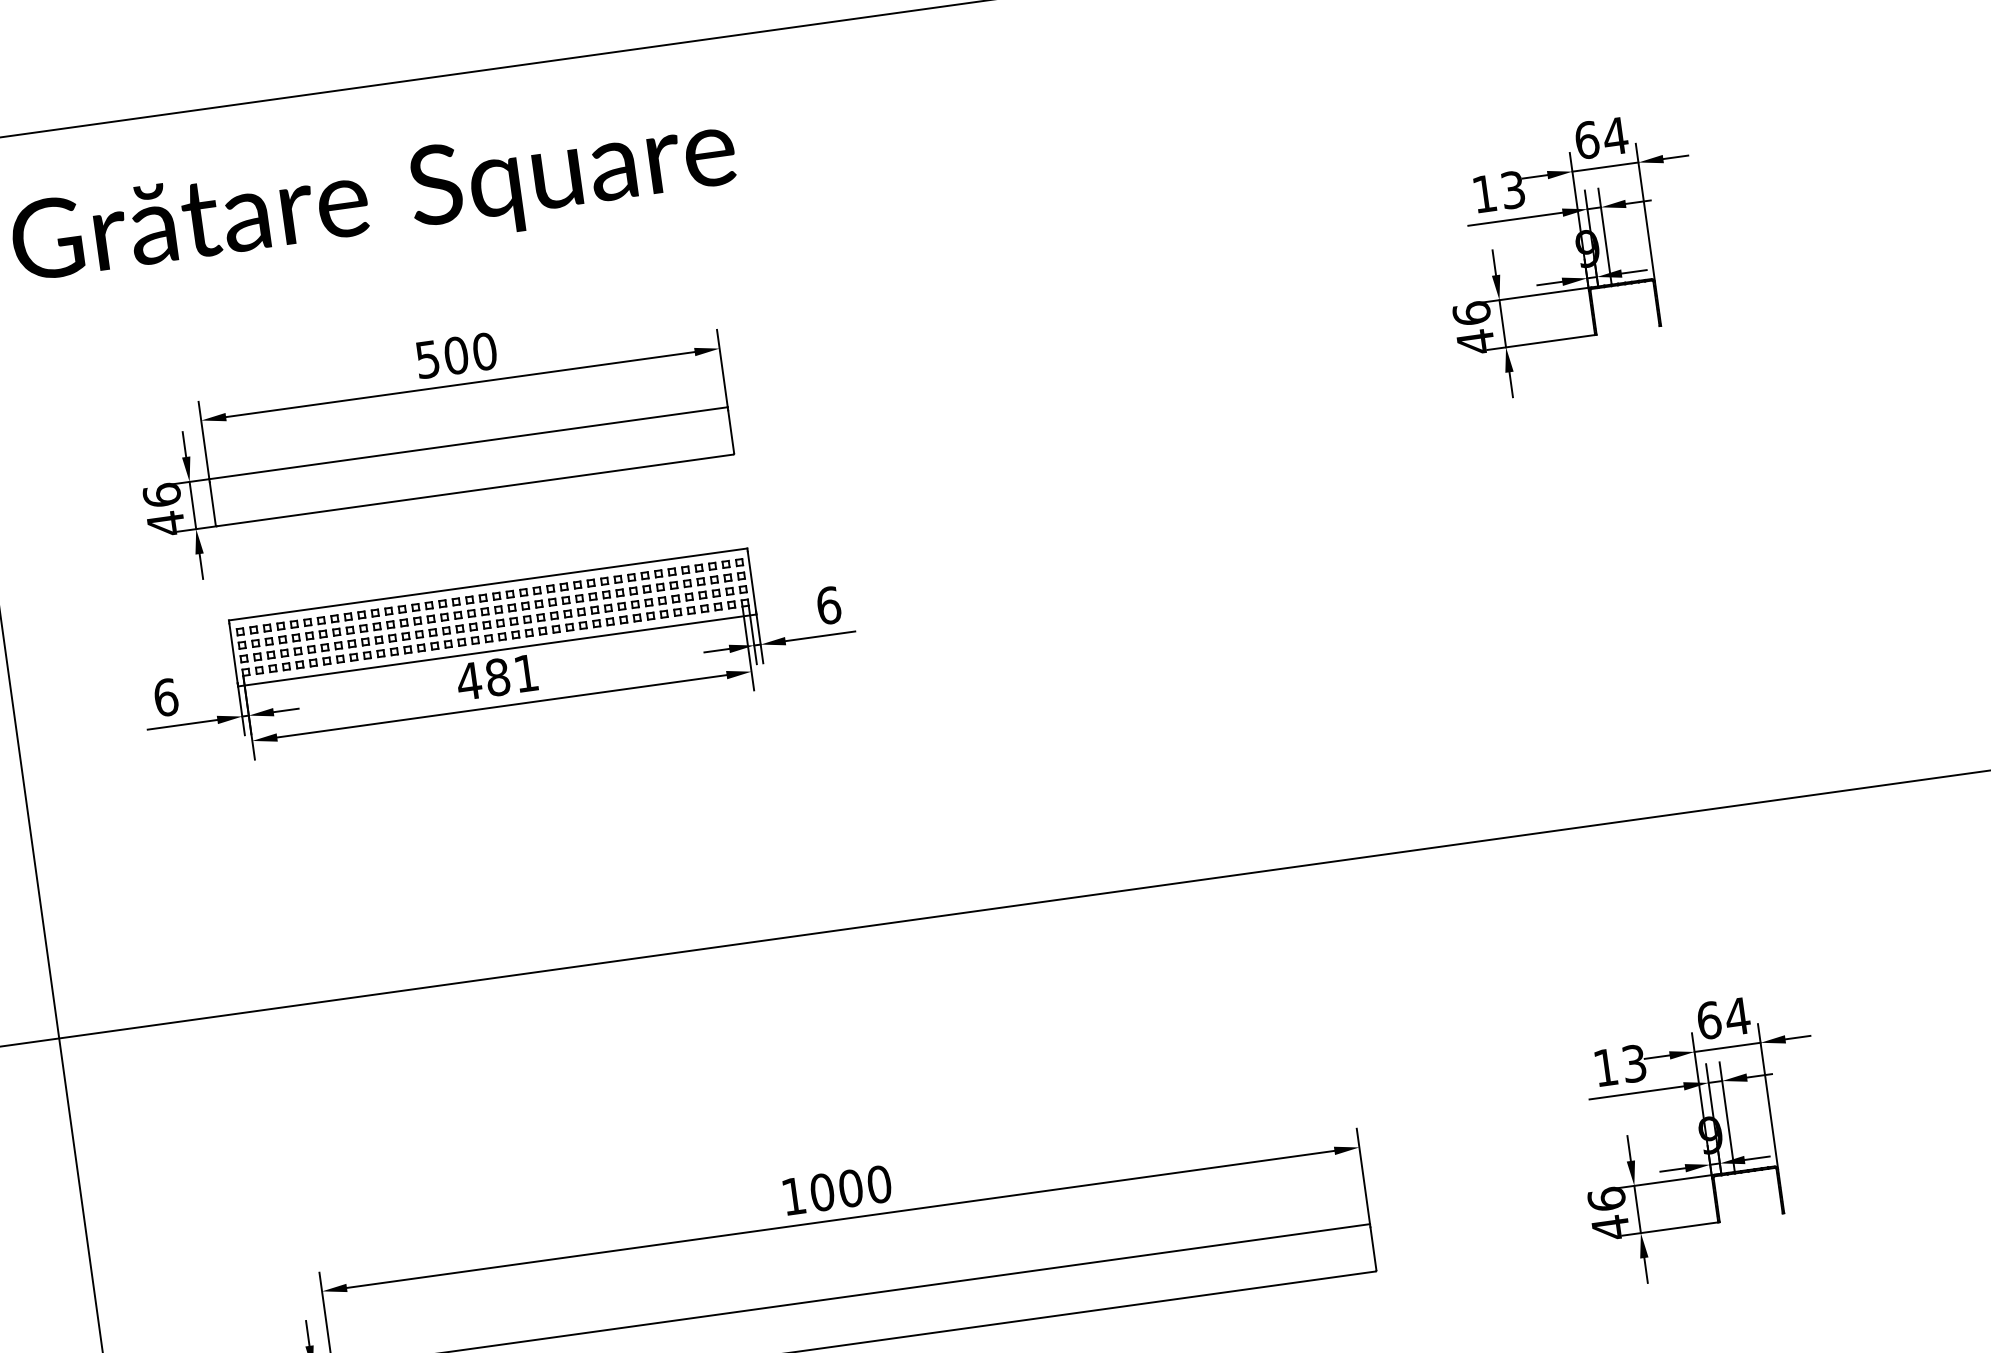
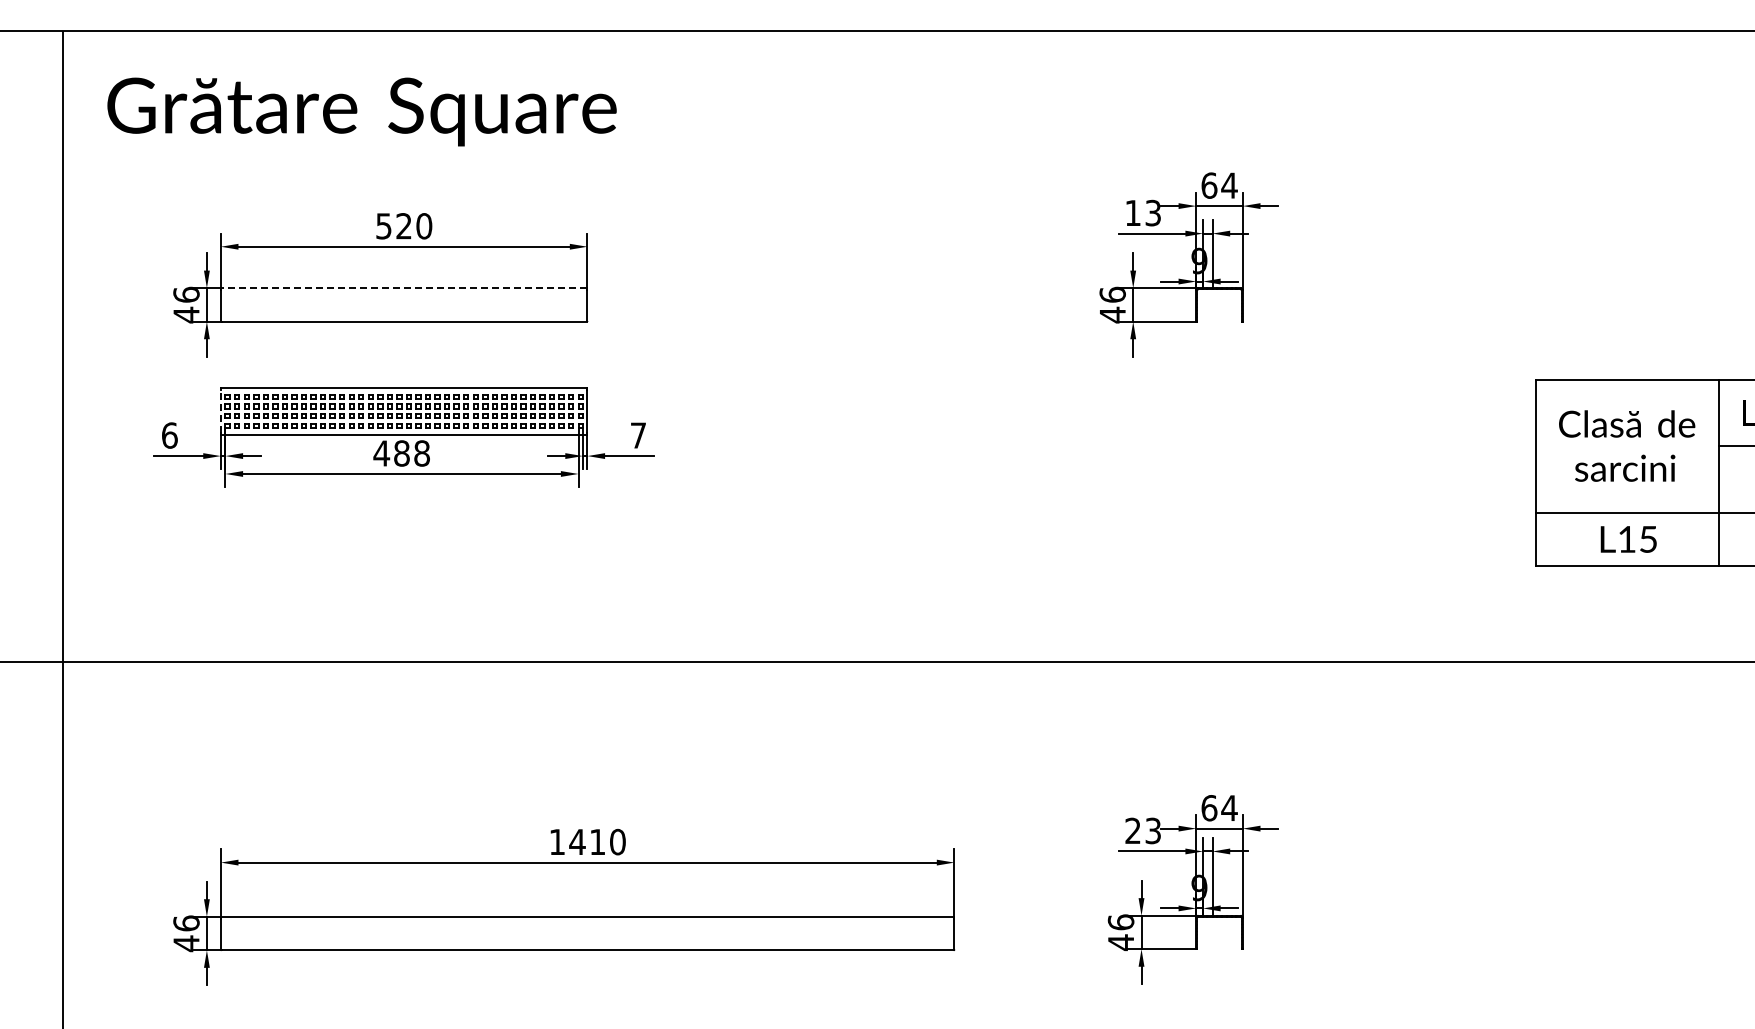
text: (456, 355) -> (404, 226), 500 -> 520
line: (467, 443) -> (403, 288), solid -> dashed
text: (828, 605) -> (638, 435), 6 -> 7
line: (232, 652) -> (220, 410), solid -> dashed
text: (525, 673) -> (421, 453), 481 -> 488
text: (1604, 1067) -> (1132, 830), 13 -> 23
text: (836, 1189) -> (587, 841), 1000 -> 1410

